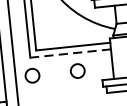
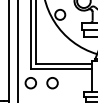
line: (70, 53) -> (61, 69), dashed -> solid
circle: (77, 71) -> (52, 83), moved

